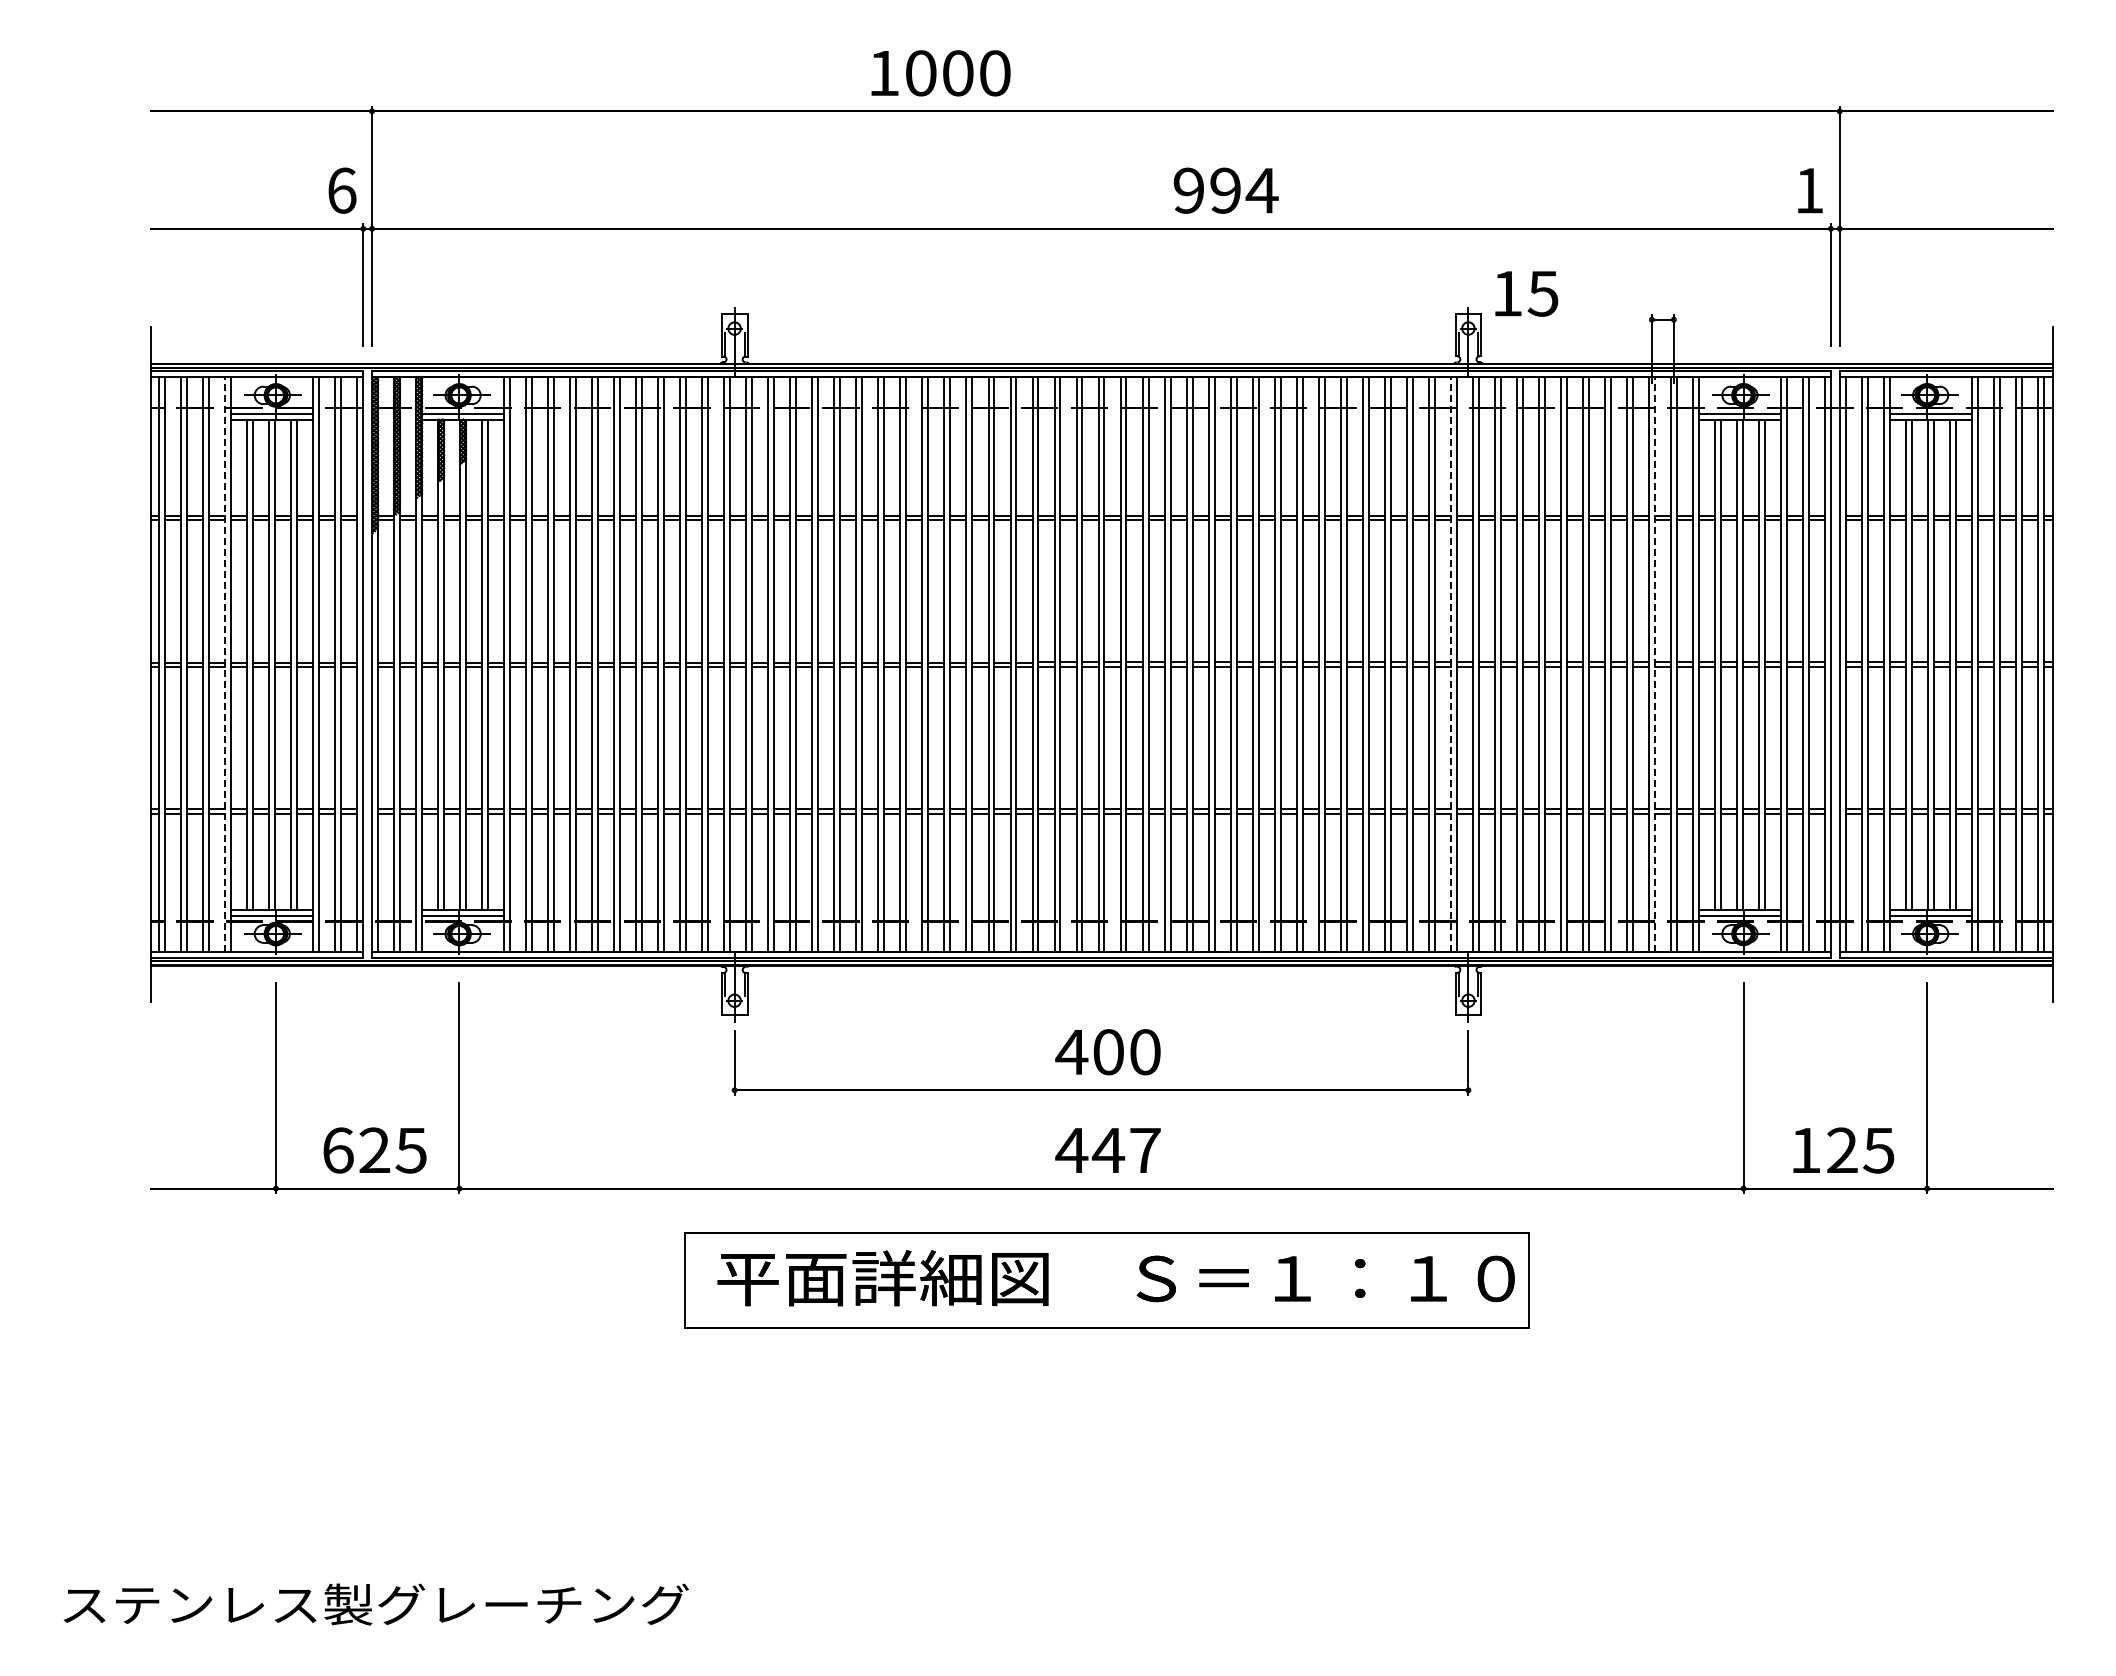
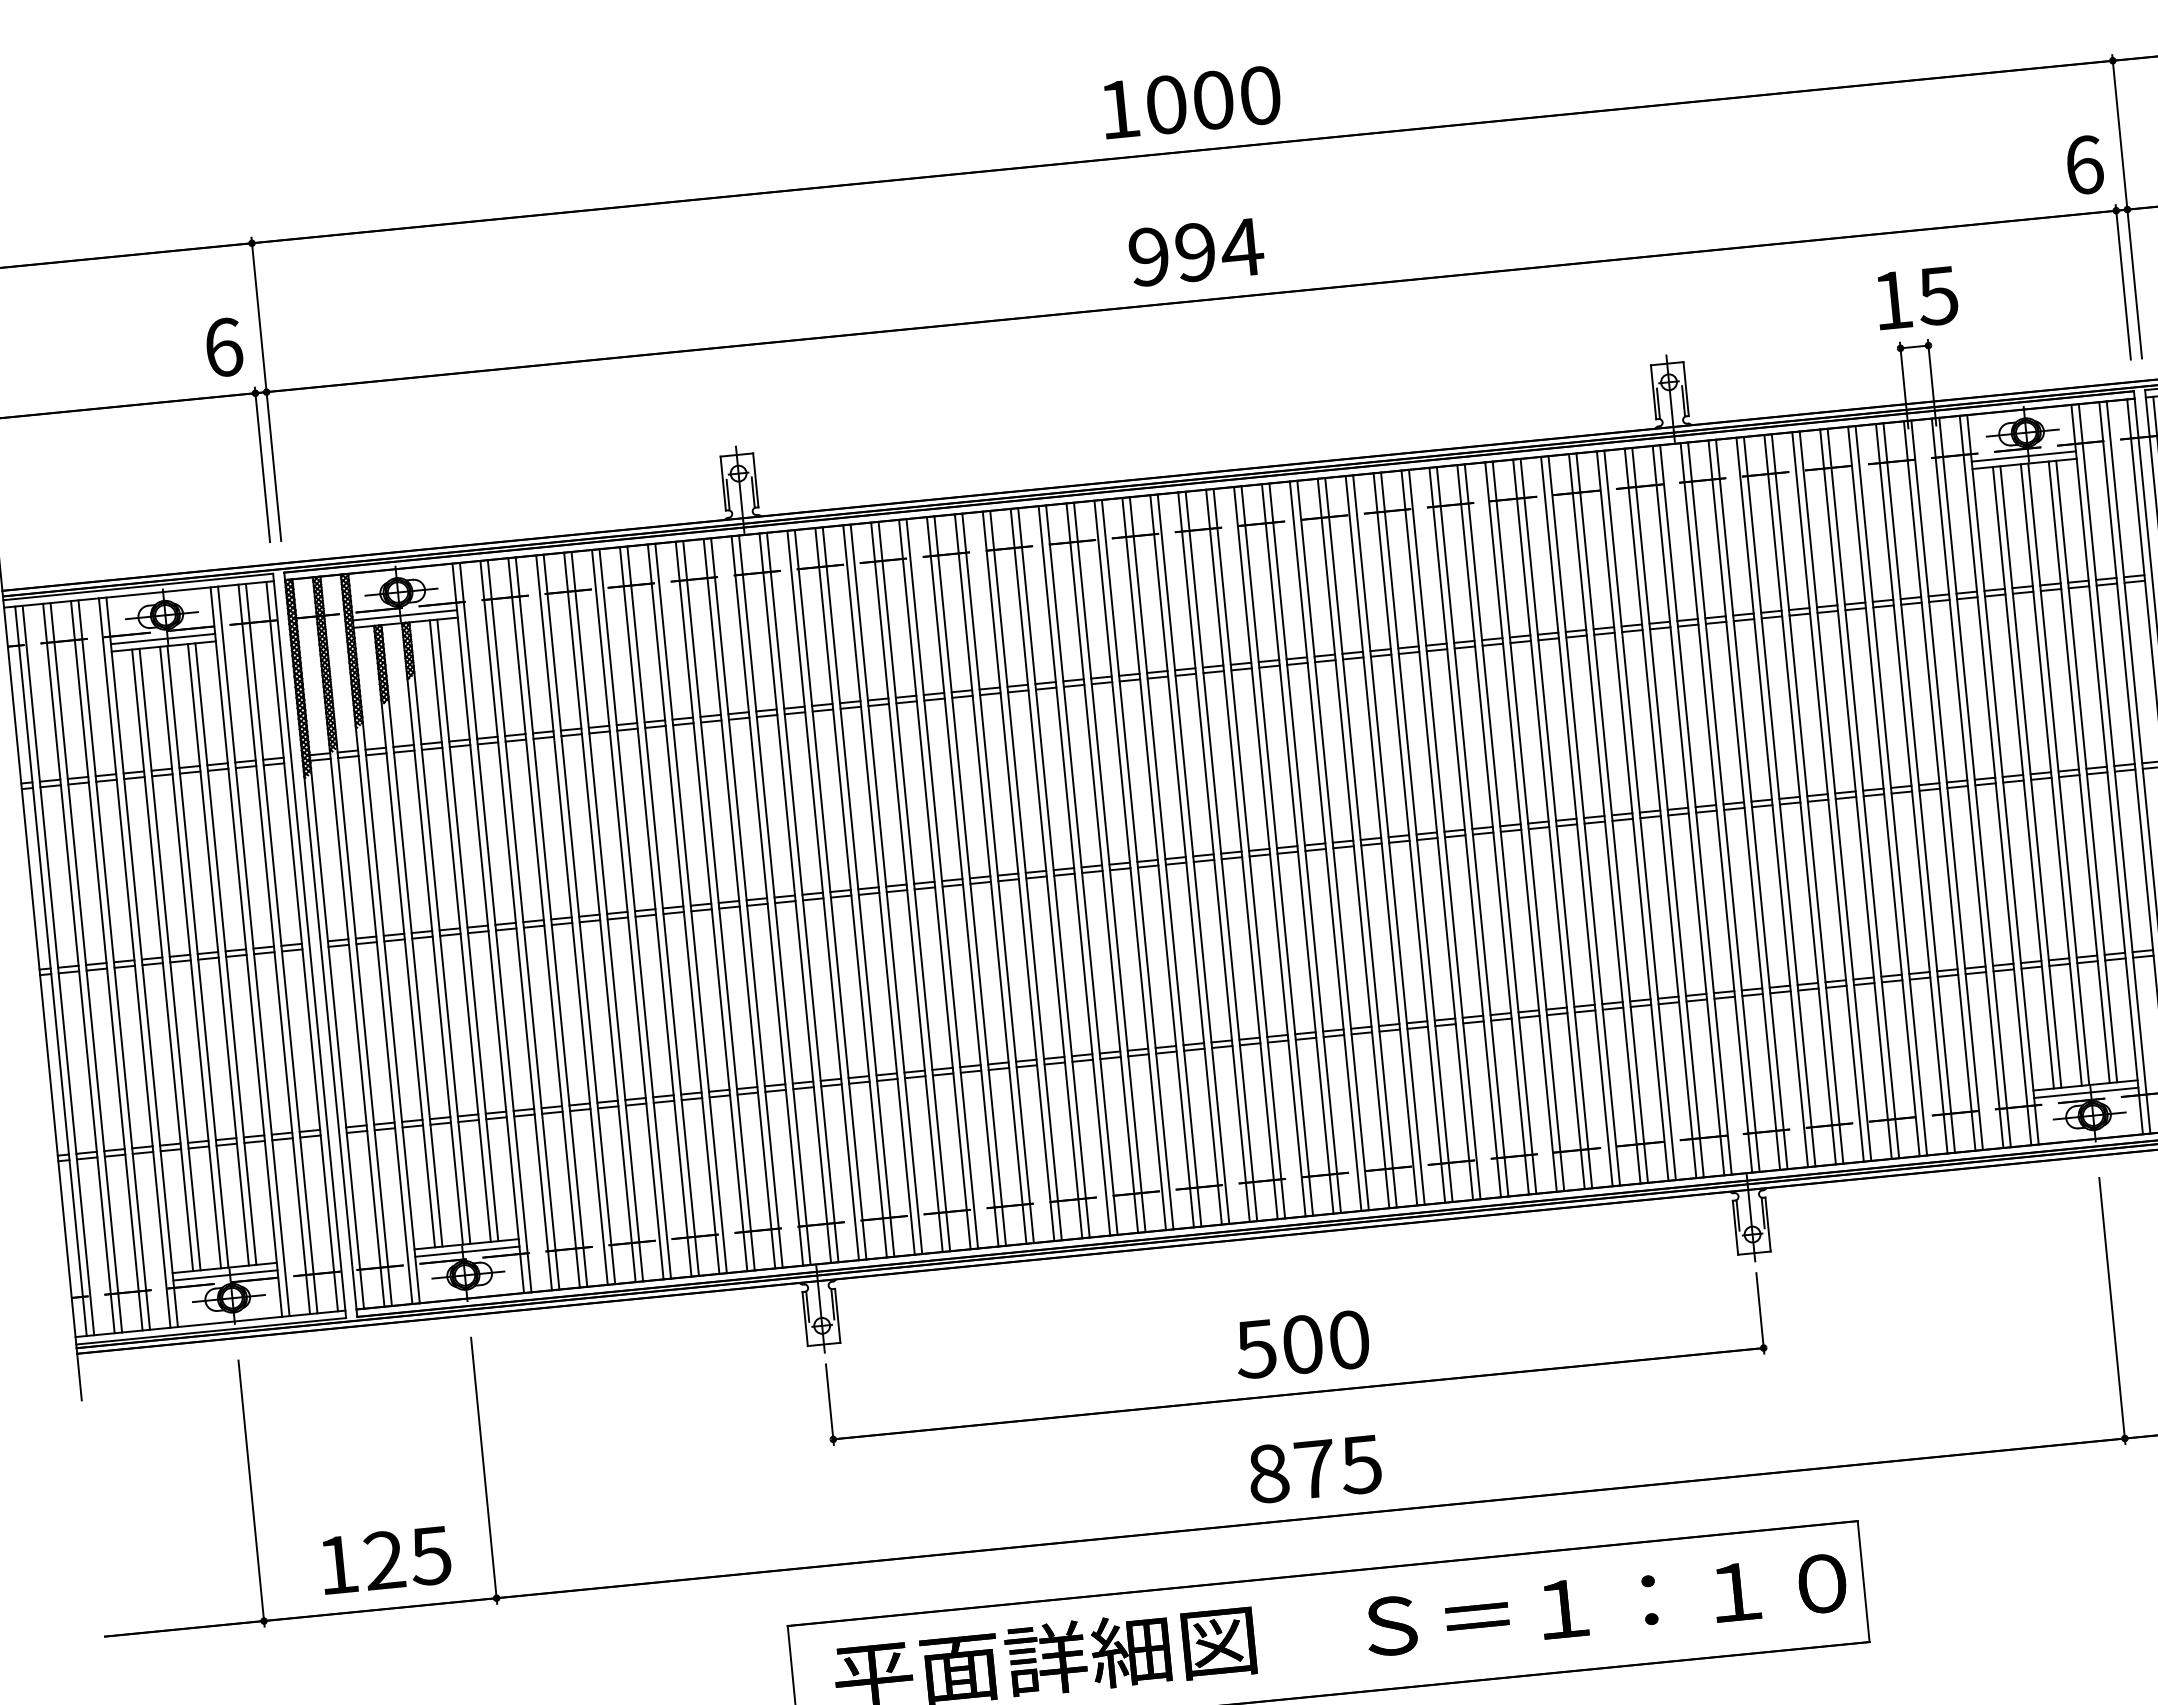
text: (940, 73) -> (1191, 102), moved
text: (1225, 190) -> (1195, 252), moved
text: (1809, 190) -> (2084, 164), 1 -> 6
text: (1526, 293) -> (1916, 297), moved
line: (225, 664) -> (134, 962), dashed -> solid
line: (1450, 664) -> (1688, 810), dashed -> solid
line: (1654, 664) -> (1946, 785), dashed -> solid
text: (1071, 1052) -> (1255, 1349), 400 -> 500
text: (338, 1150) -> (338, 1564), 625 -> 125
text: (1107, 1150) -> (1313, 1469), 447 -> 875

